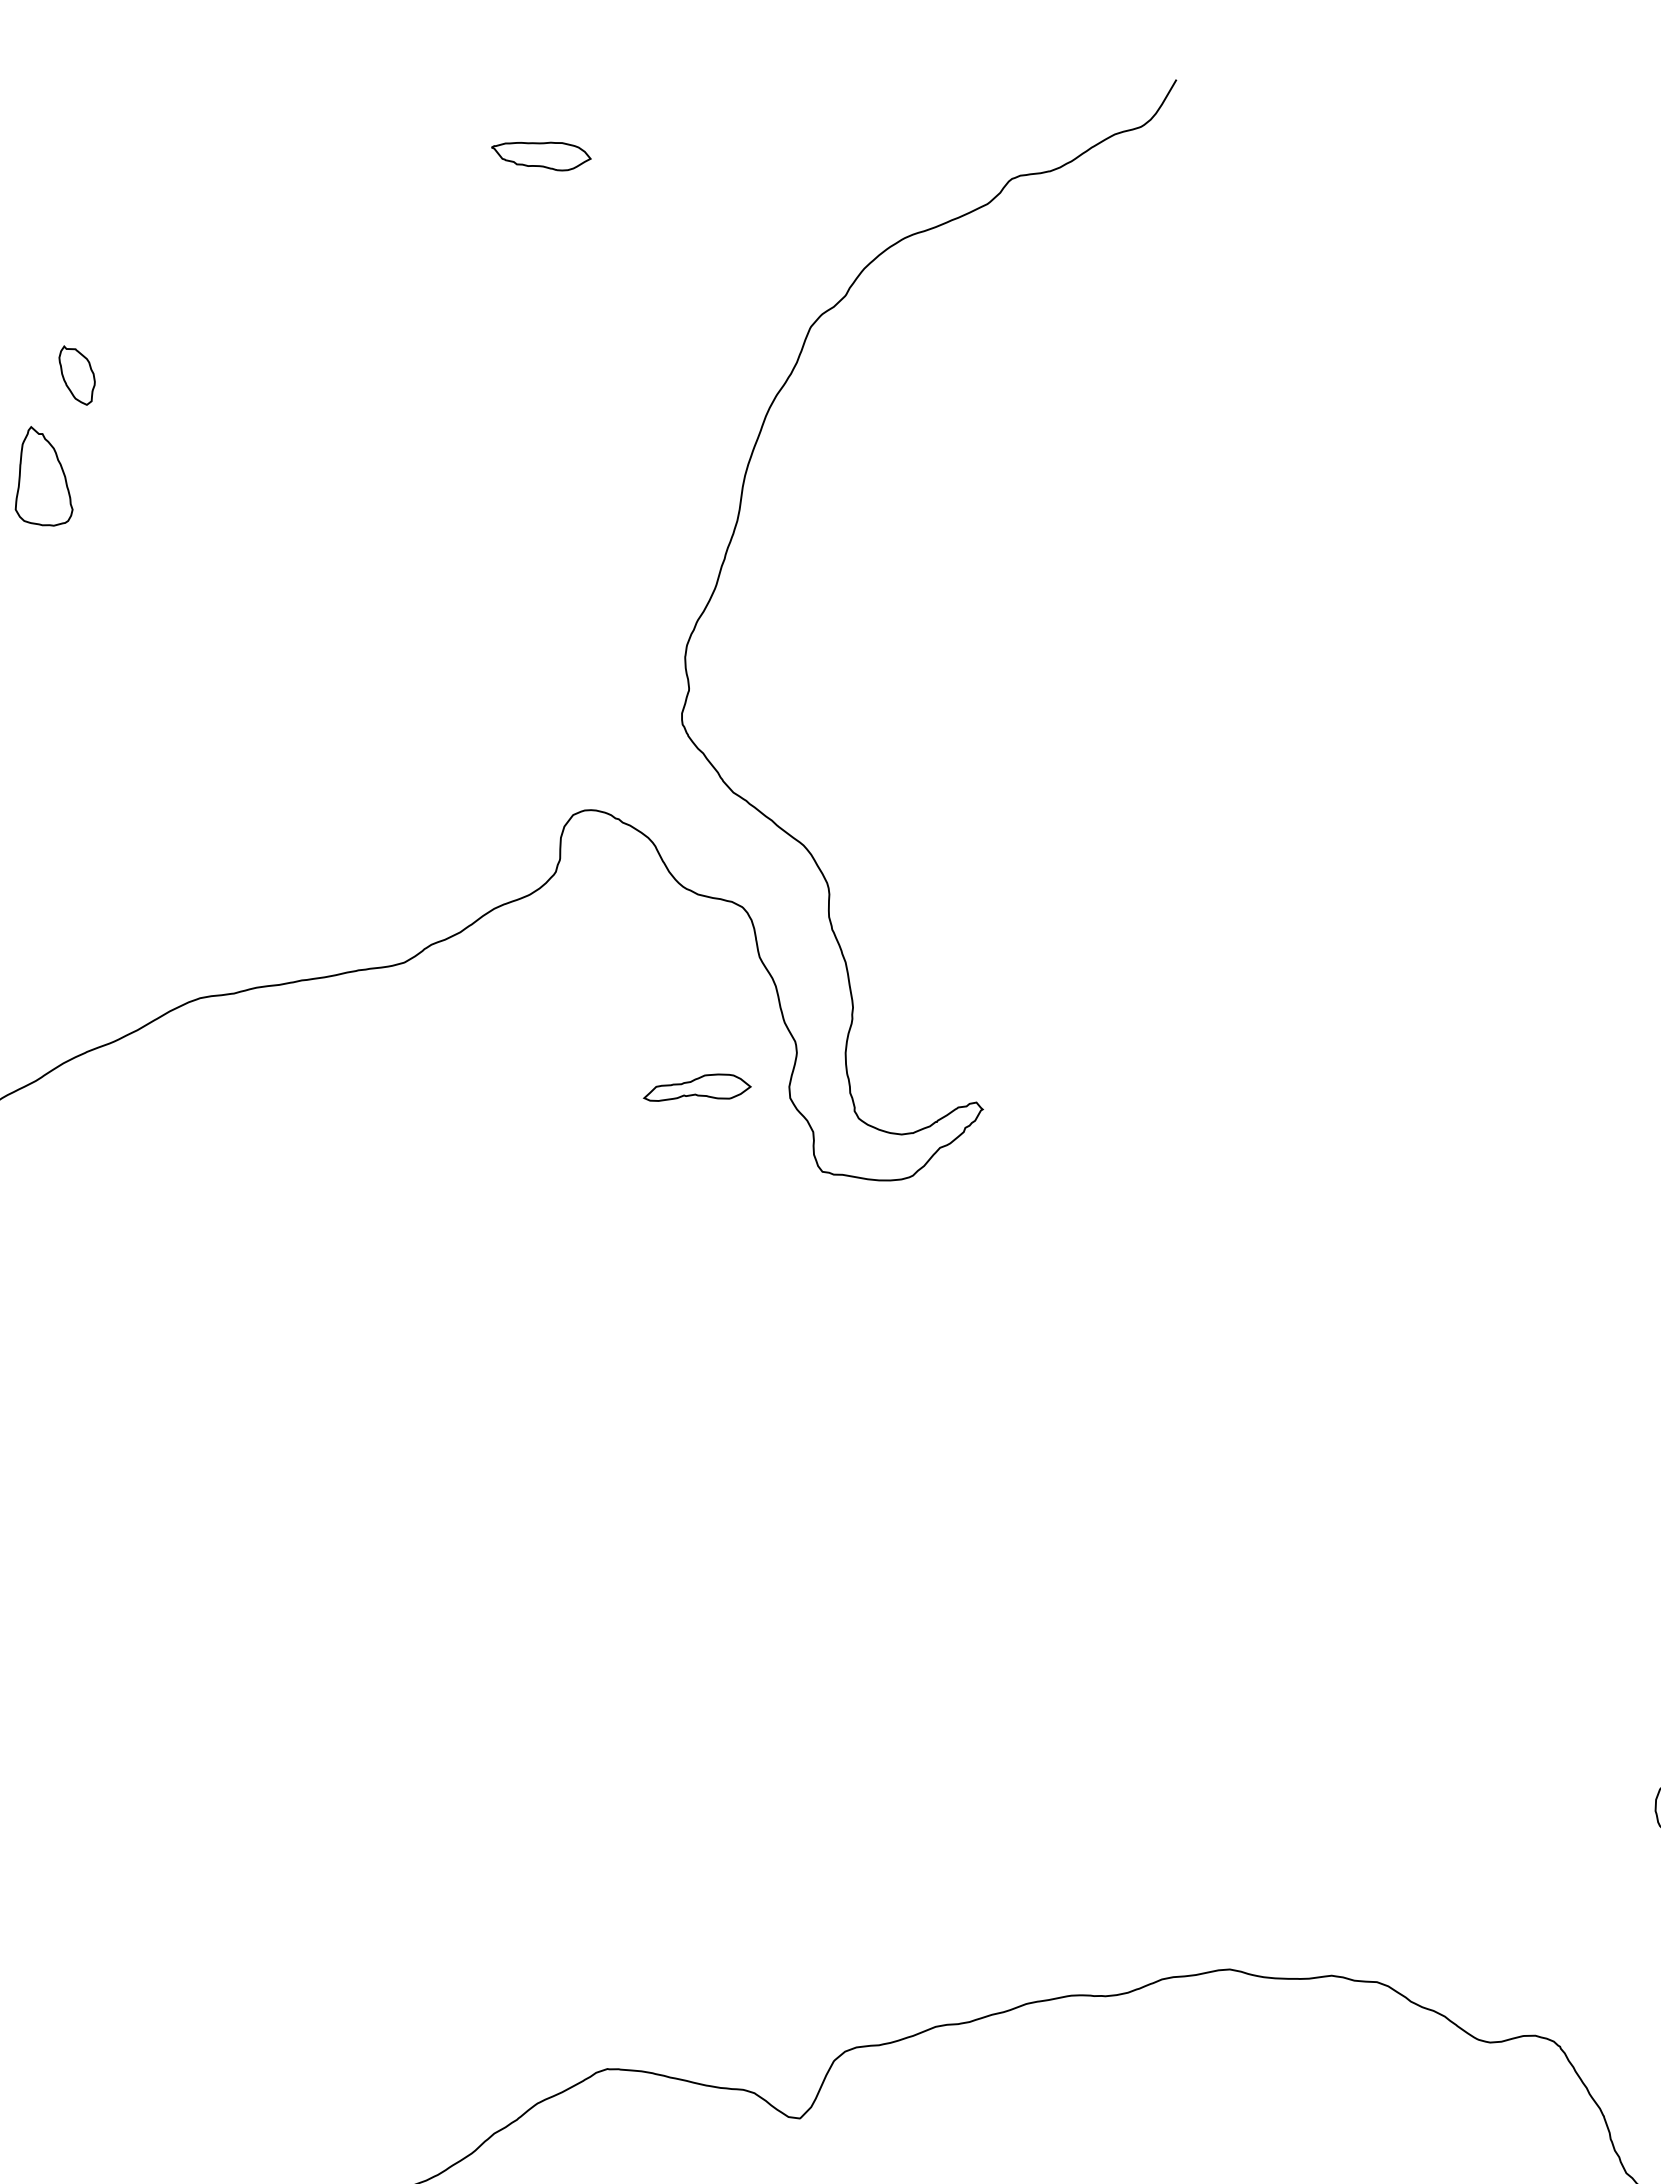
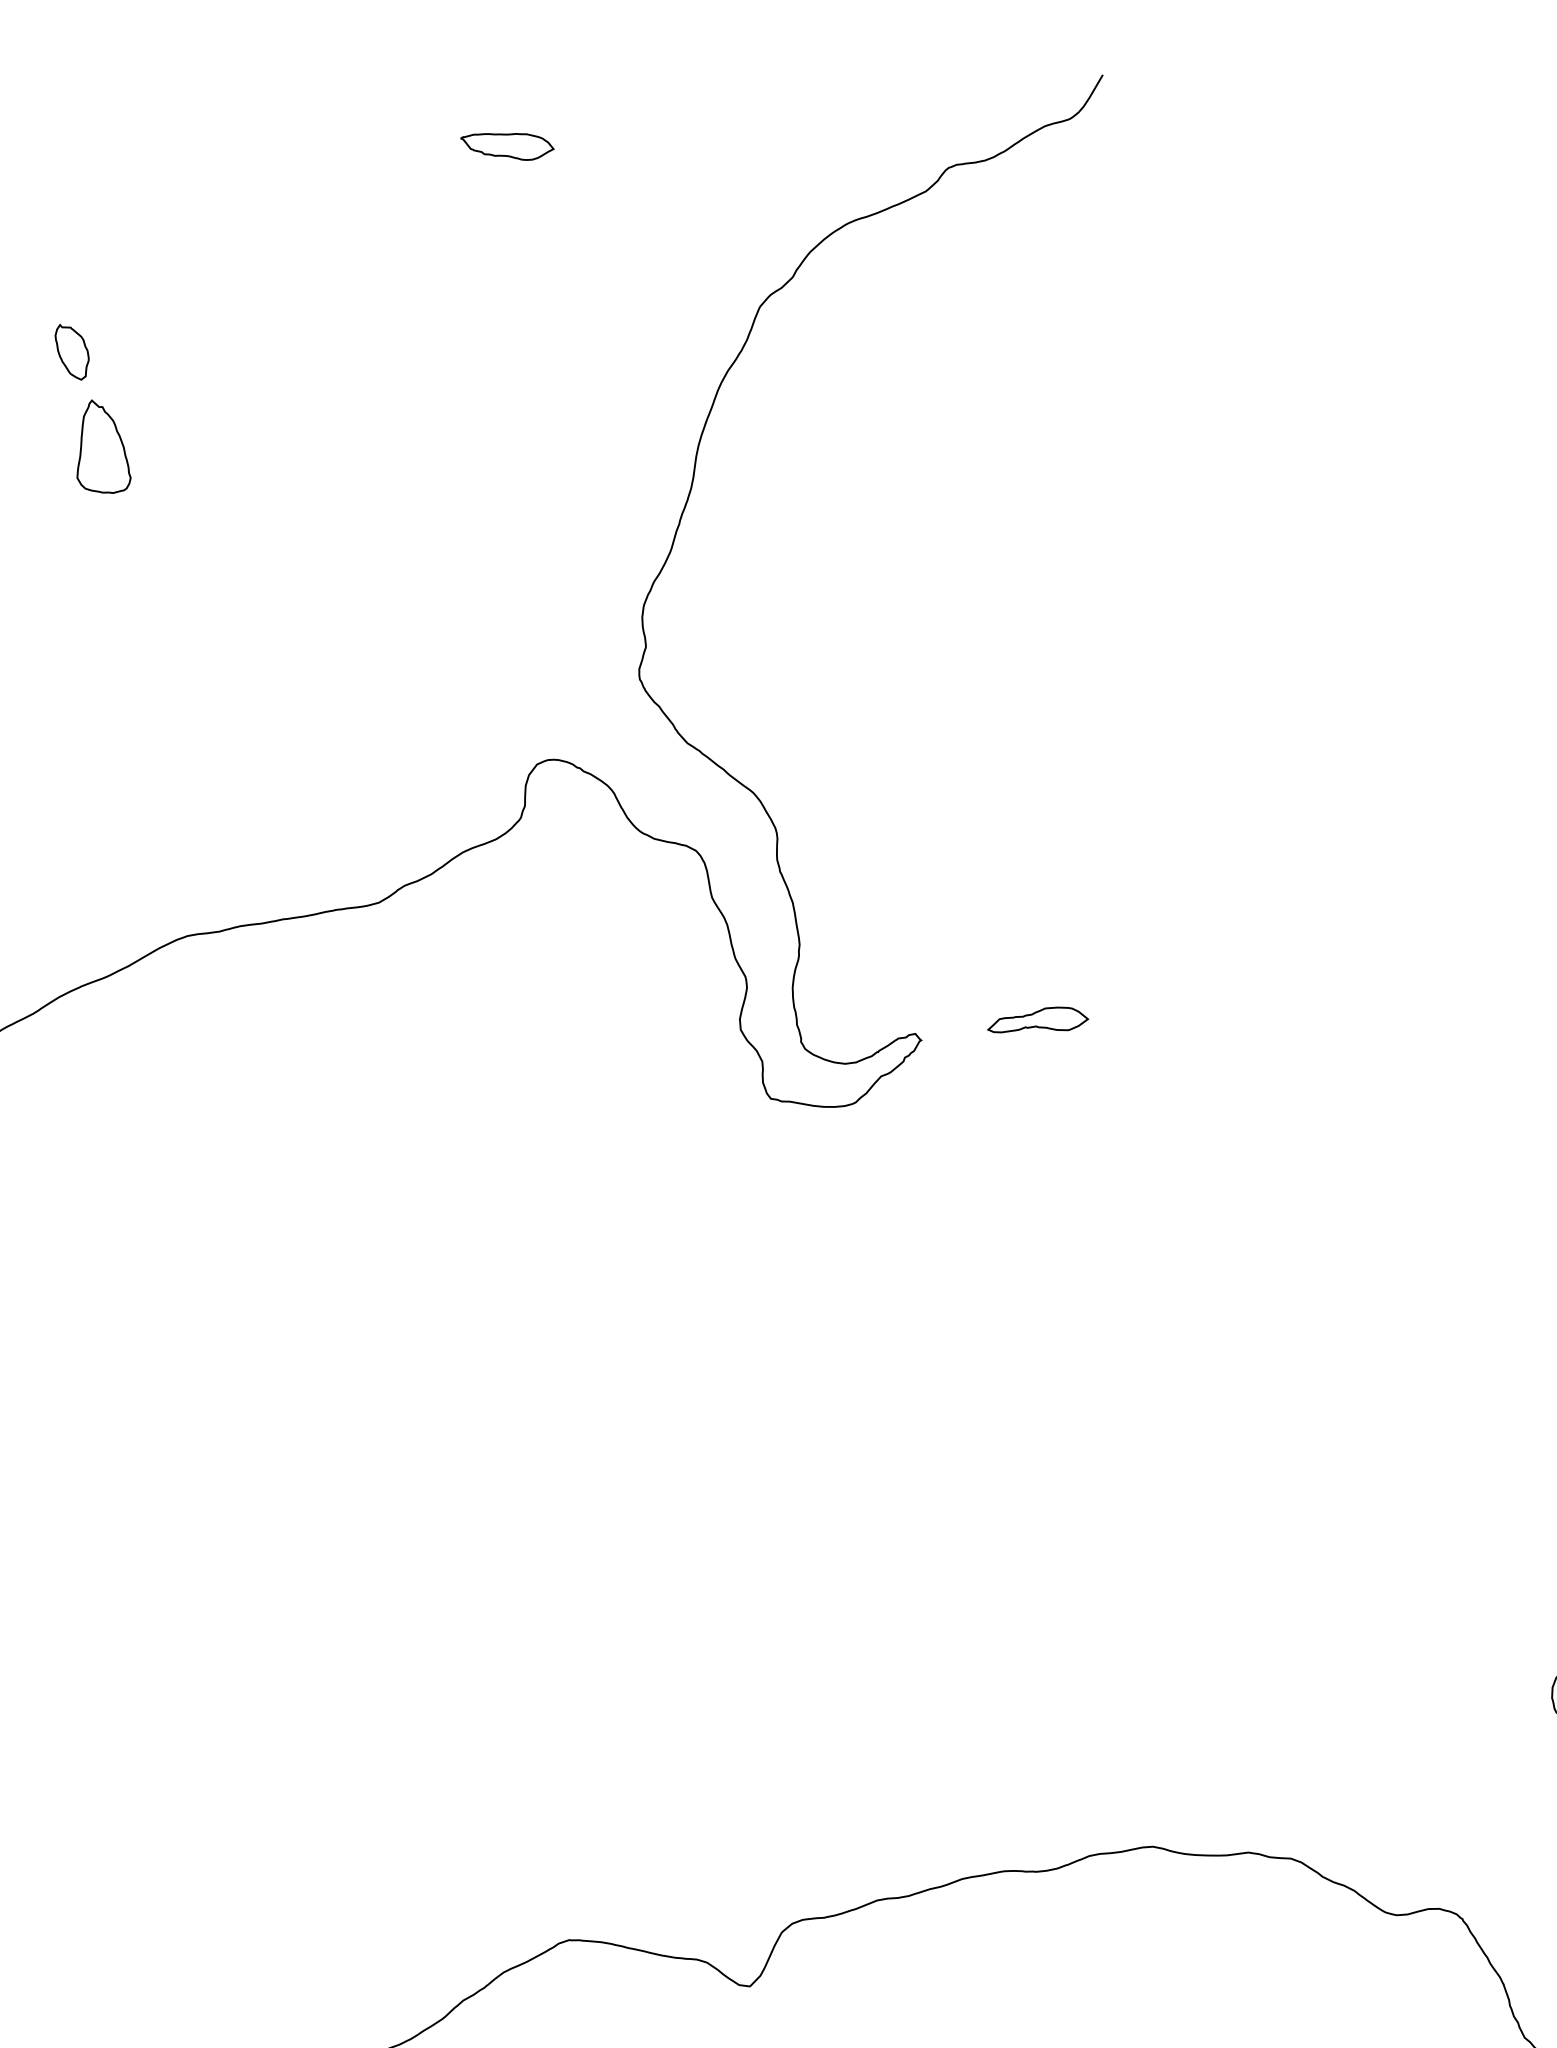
part: (43, 476) -> (103, 446), moved
part: (697, 1087) -> (1038, 1019), moved

